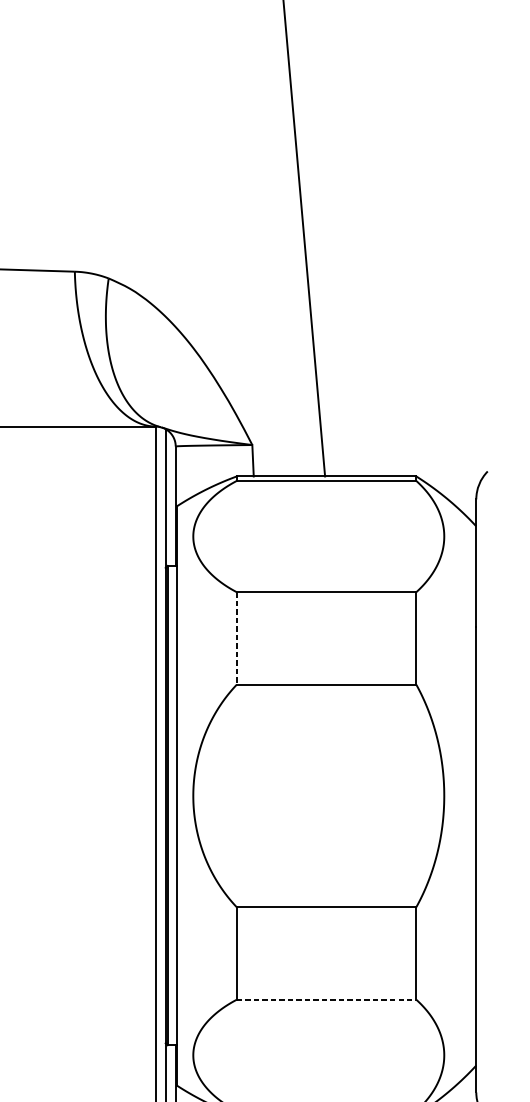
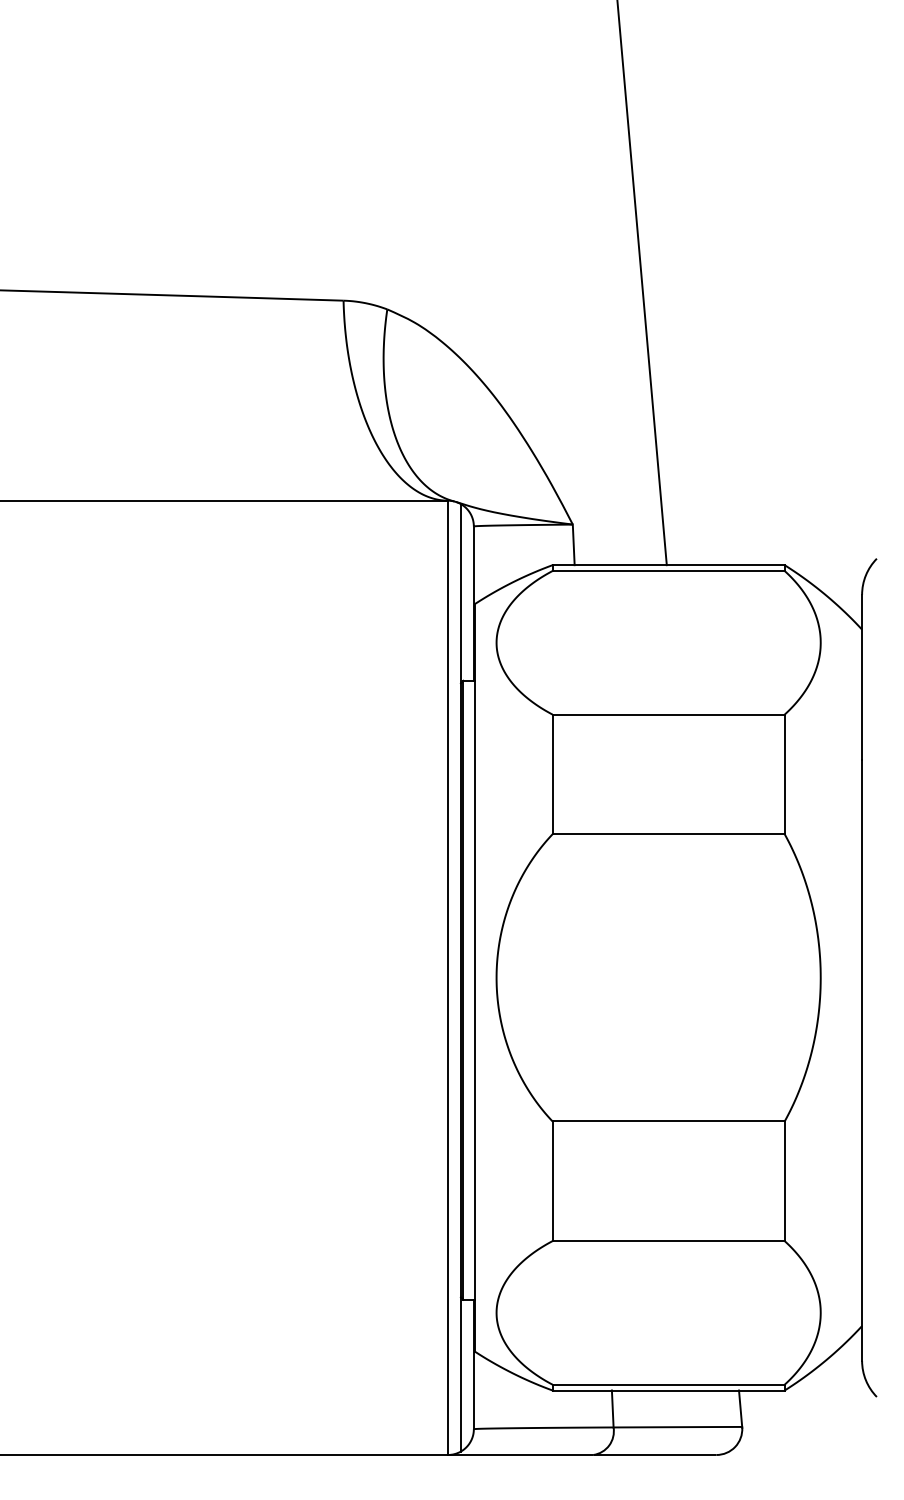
line: (236, 638) -> (552, 774), dashed -> solid
line: (327, 1000) -> (669, 1241), dashed -> solid

